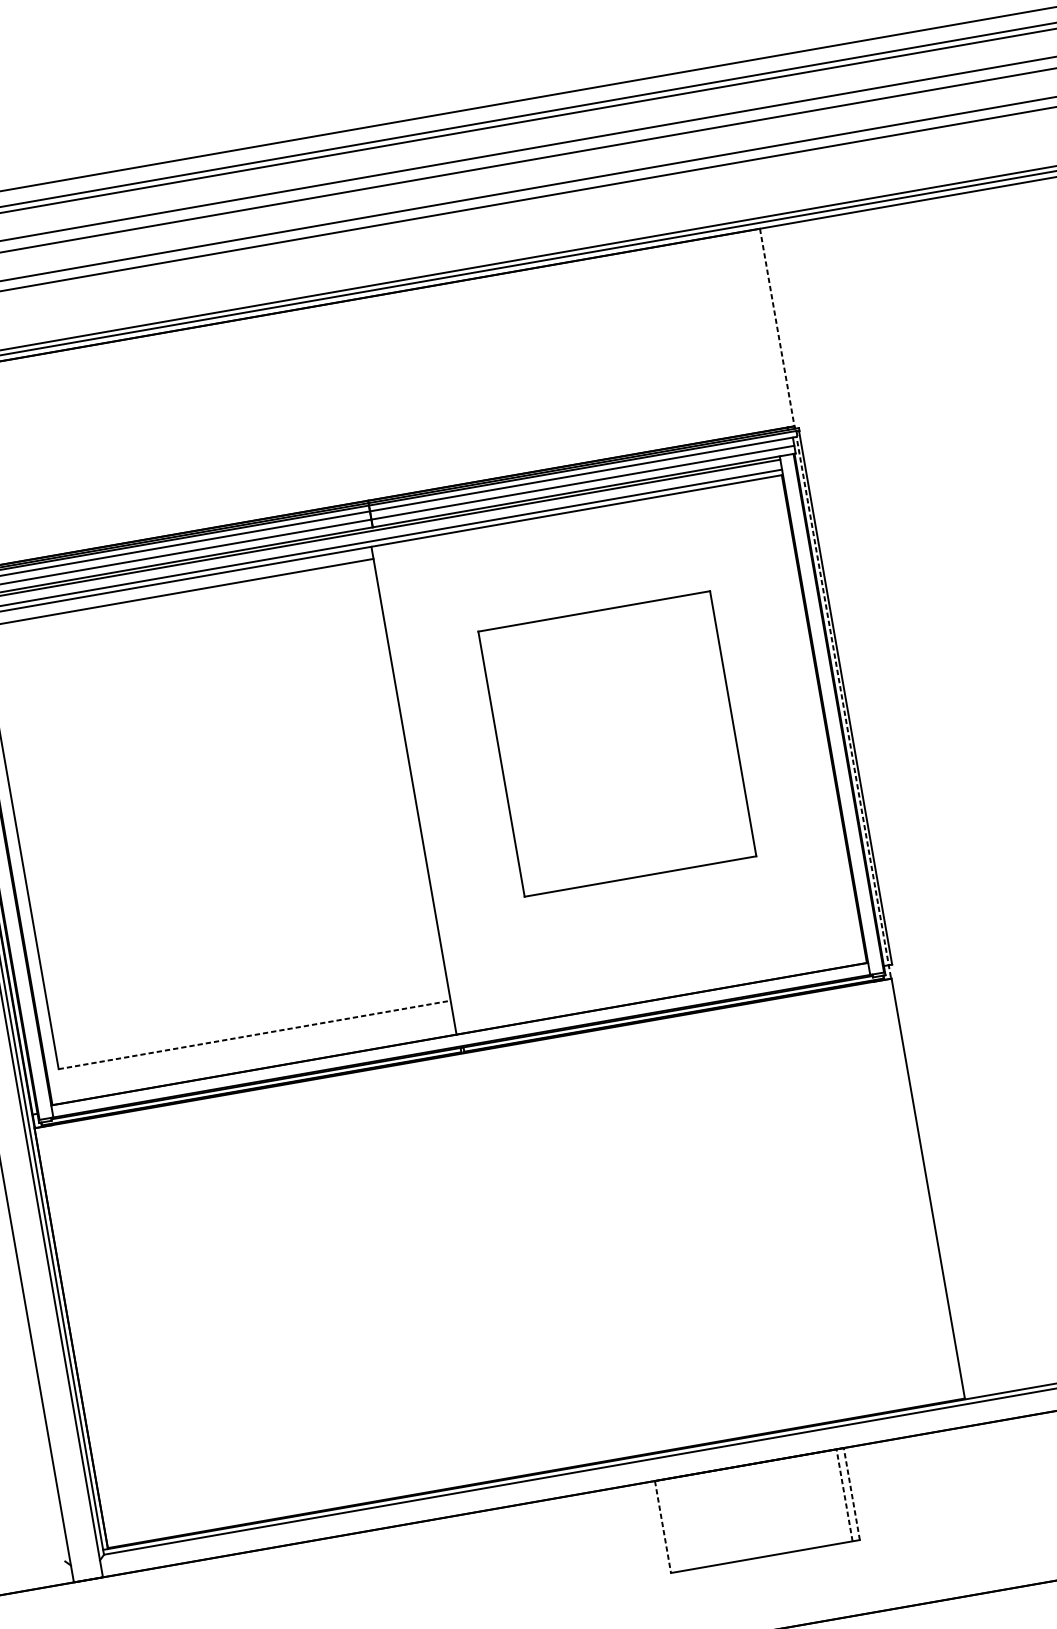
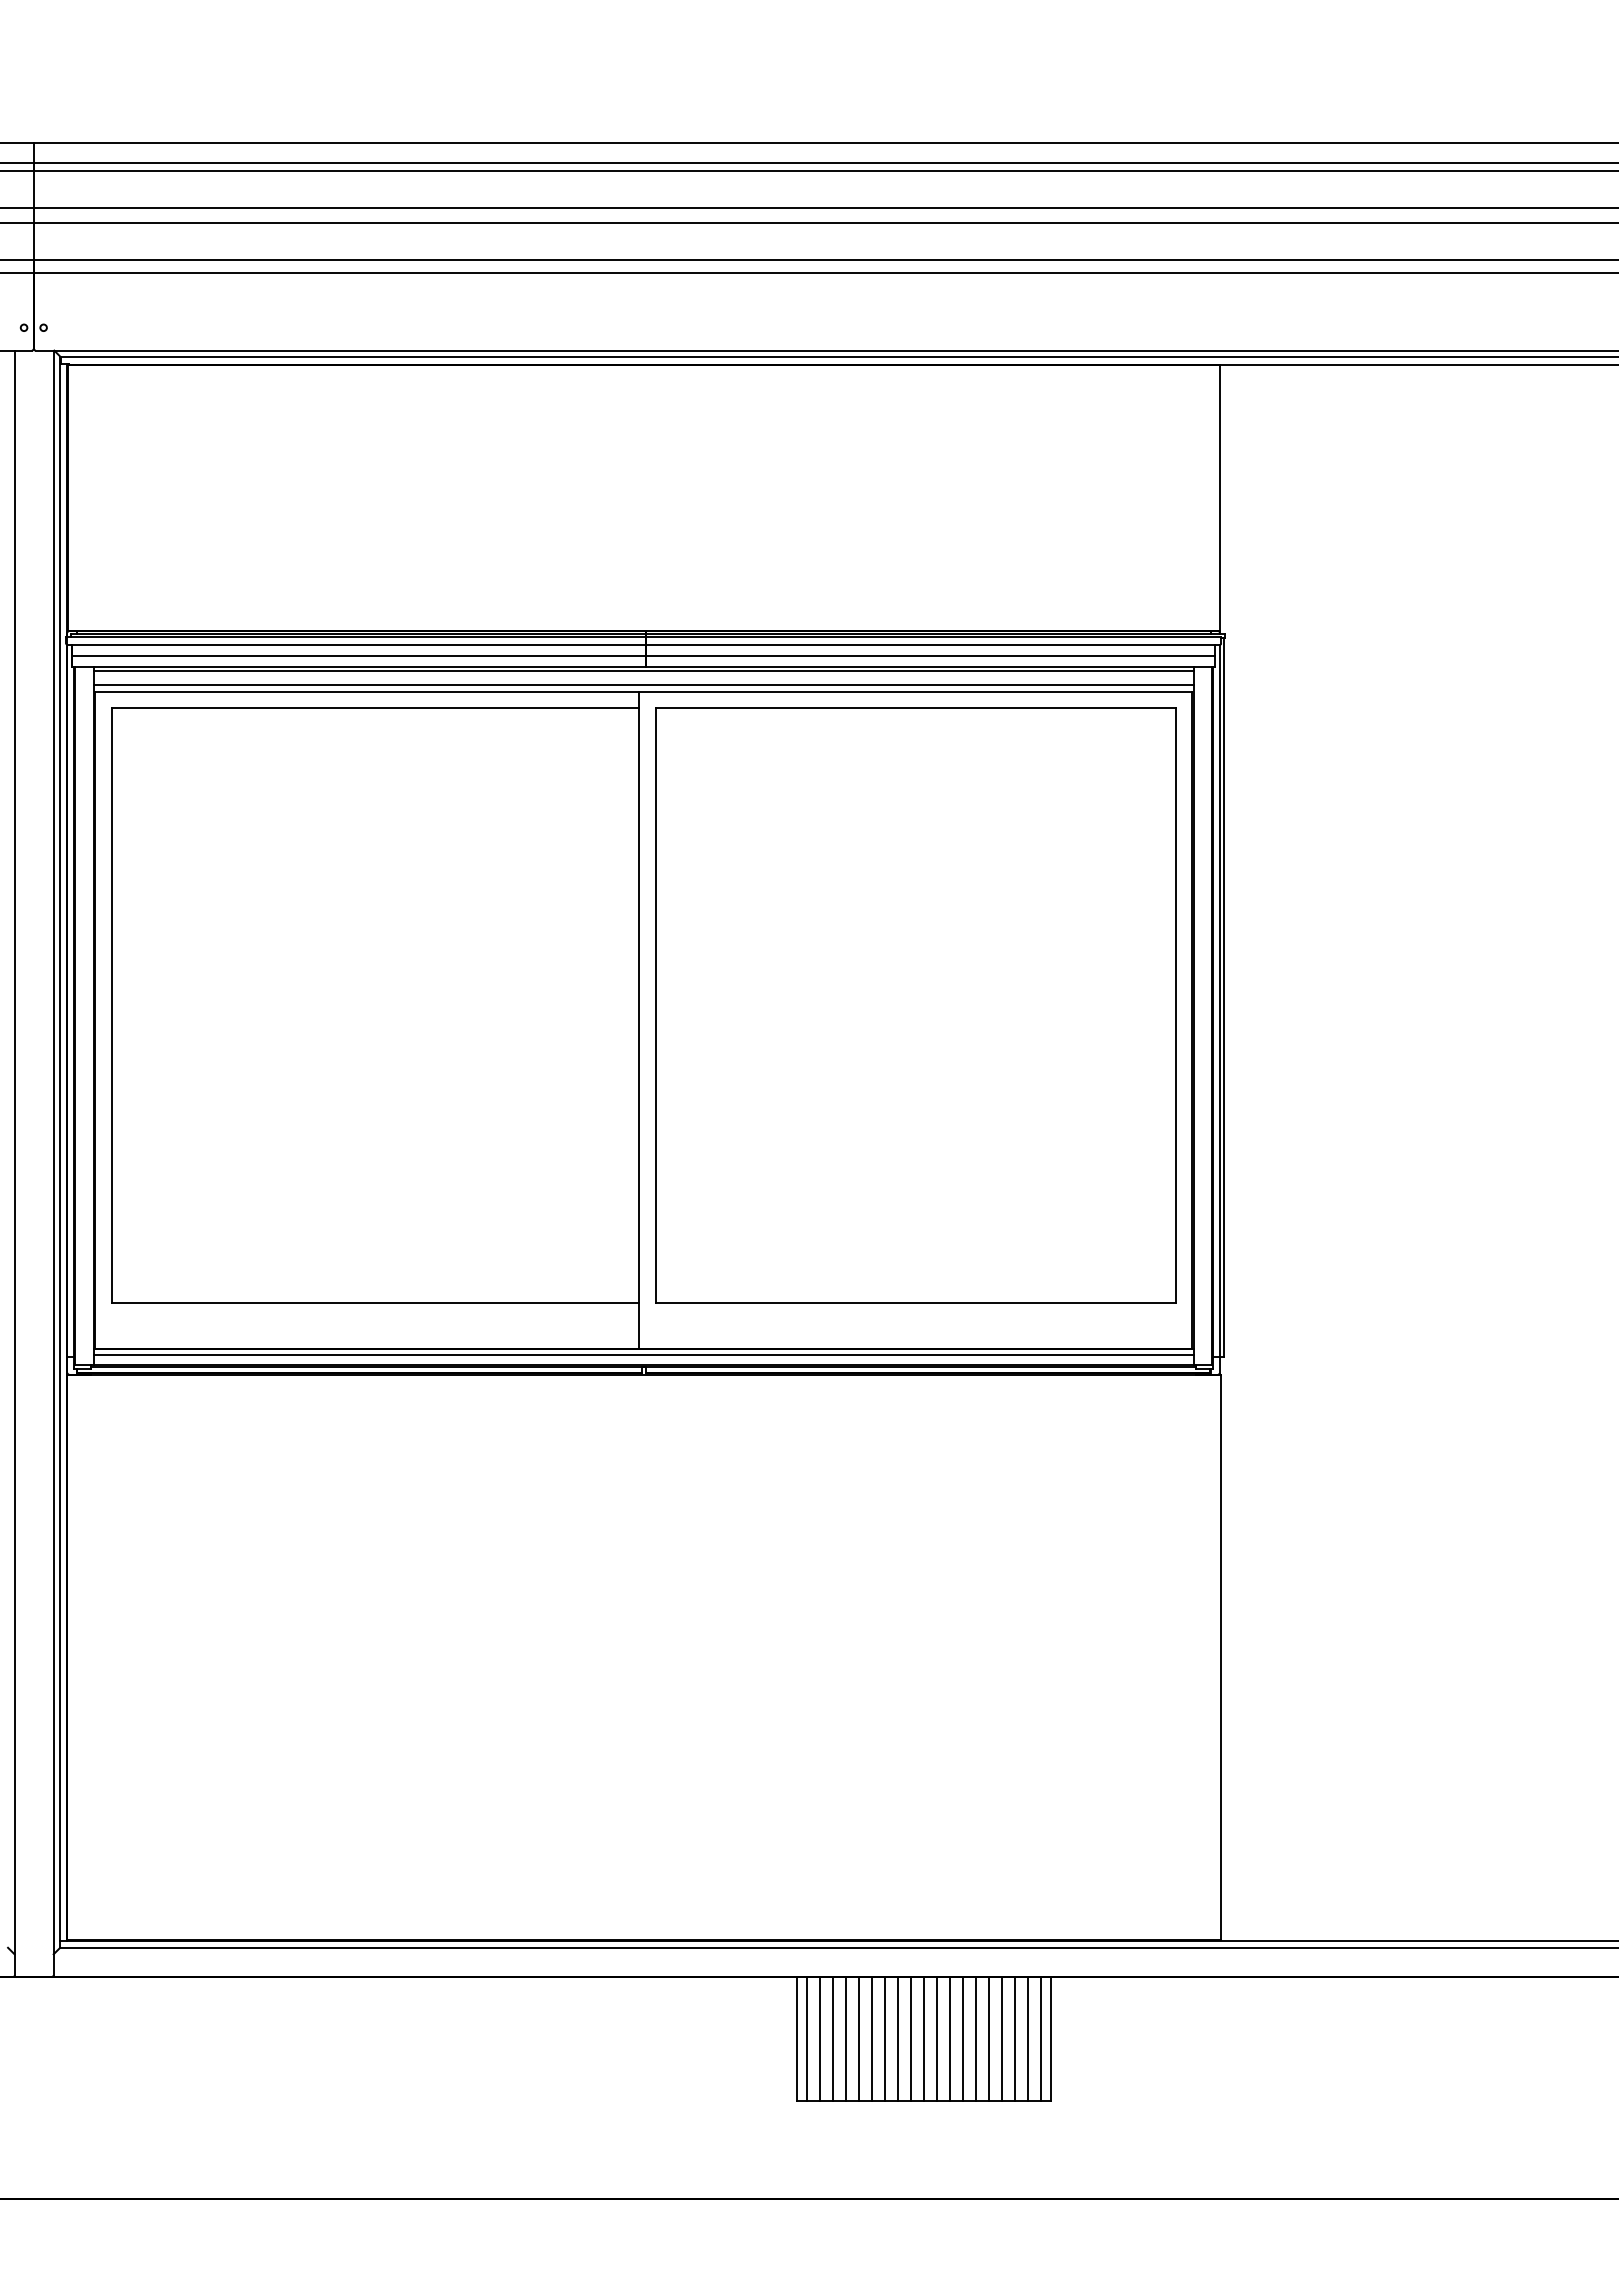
line: (777, 327) -> (1219, 497), dashed -> solid
line: (843, 707) -> (1219, 1009), dashed -> solid
part: (617, 743) -> (915, 1005), size x1.67
line: (254, 1035) -> (375, 1303), dashed -> solid
line: (460, 1039) -> (643, 1355), added
line: (852, 1494) -> (1051, 2039), dashed -> solid
line: (844, 1495) -> (1041, 2039), dashed -> solid
line: (835, 1496) -> (1028, 2038), added
line: (825, 1498) -> (1015, 2038), added
line: (815, 1499) -> (1002, 2038), added
line: (806, 1501) -> (989, 2038), added
line: (796, 1503) -> (976, 2038), added
line: (786, 1505) -> (963, 2038), added
line: (777, 1506) -> (950, 2038), added
line: (767, 1508) -> (937, 2038), added
line: (757, 1510) -> (923, 2038), added
line: (747, 1511) -> (910, 2038), added
line: (737, 1513) -> (897, 2038), added
line: (728, 1515) -> (884, 2038), added
line: (718, 1516) -> (871, 2038), added
line: (708, 1518) -> (858, 2038), added
line: (699, 1520) -> (845, 2038), added
line: (689, 1521) -> (832, 2038), added
line: (679, 1523) -> (819, 2038), added
line: (670, 1525) -> (806, 2038), added
line: (662, 1527) -> (796, 2039), dashed -> solid

